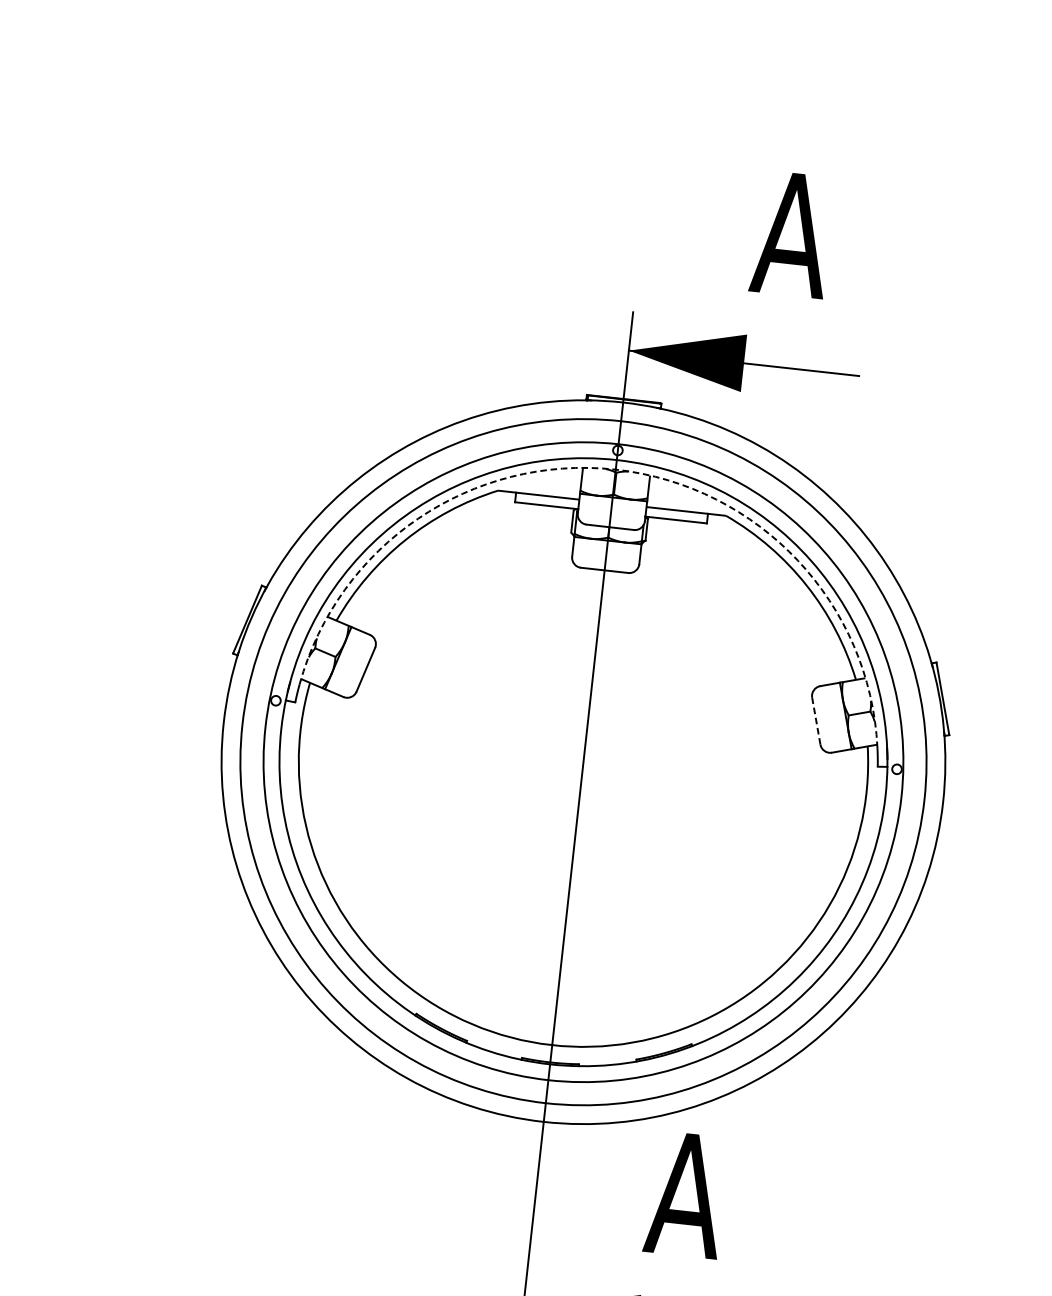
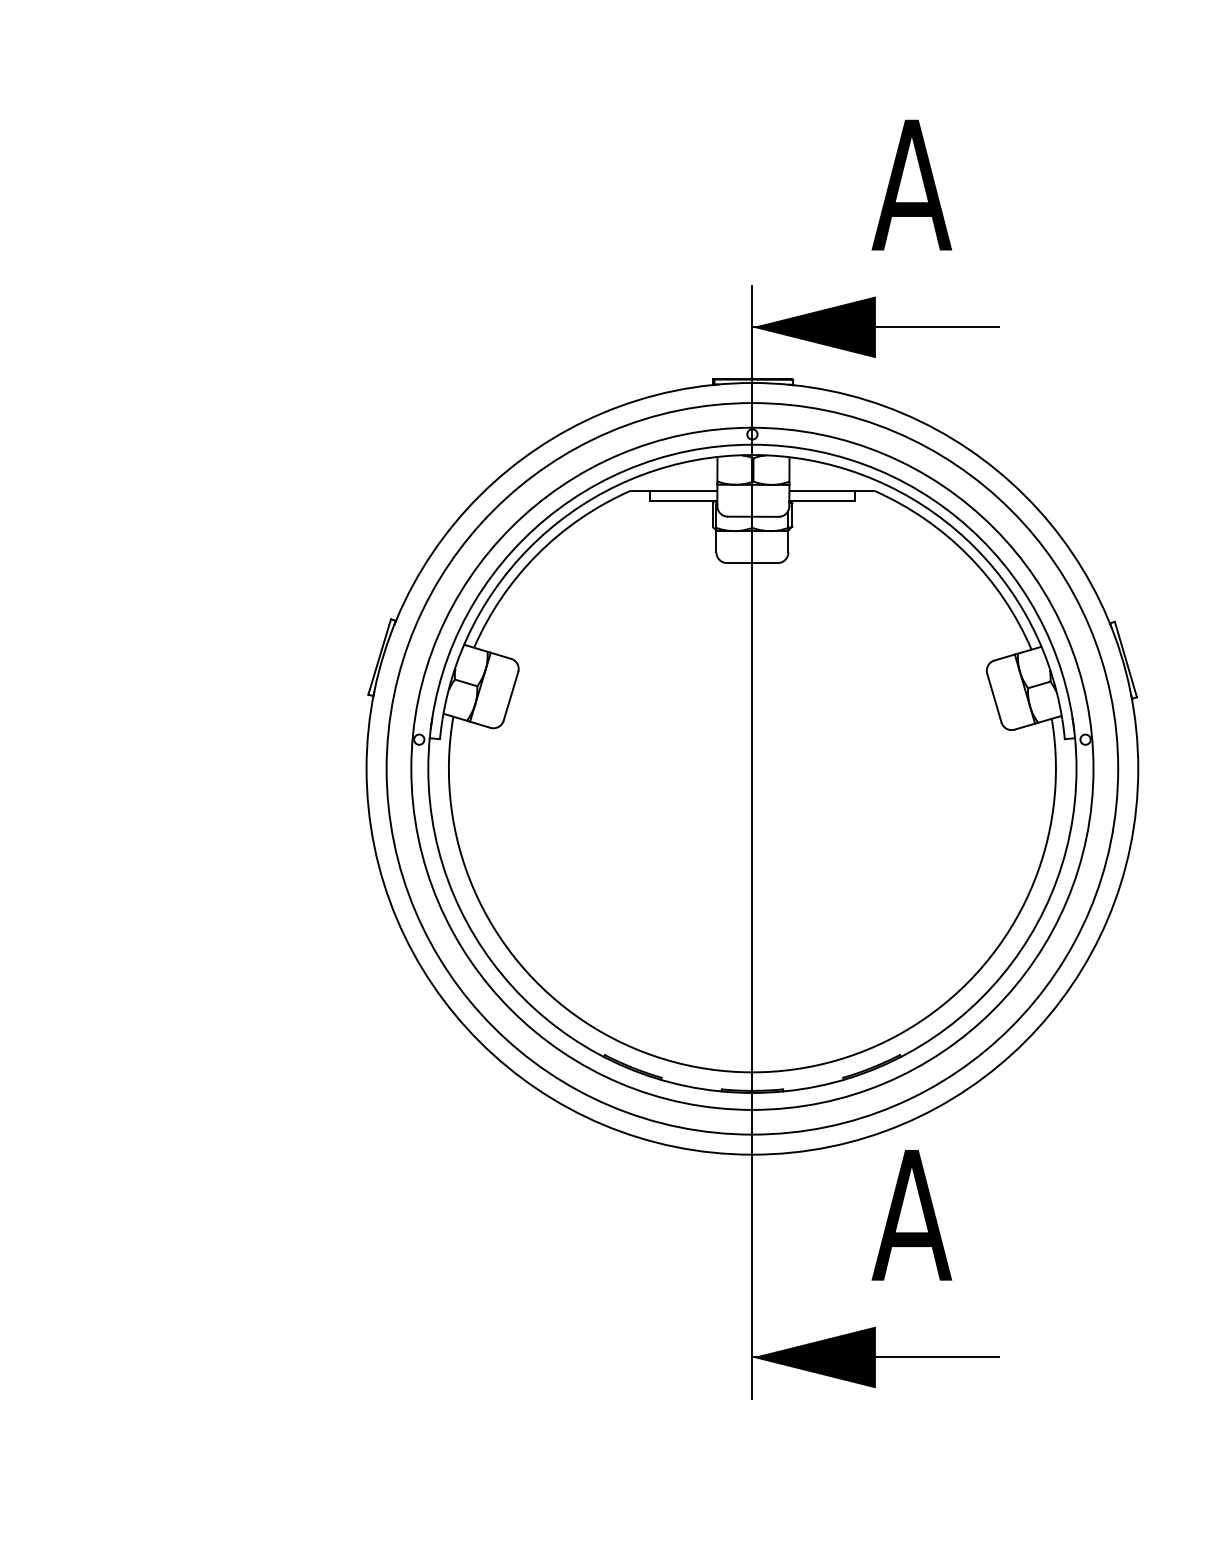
arc: (615, 470) -> (752, 455), dashed -> solid
line: (816, 720) -> (994, 697), dashed -> solid

